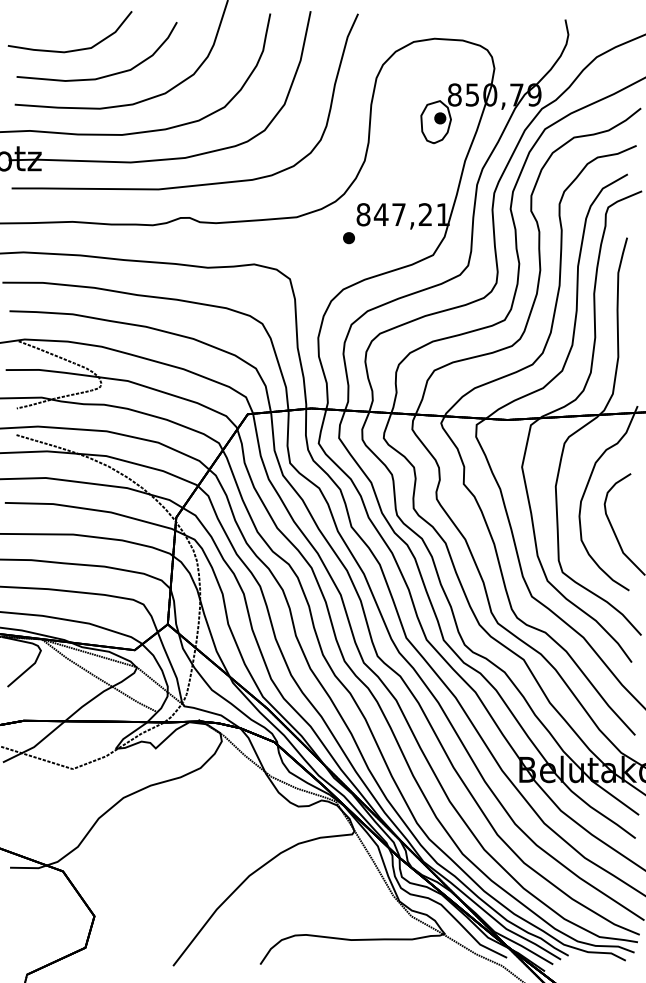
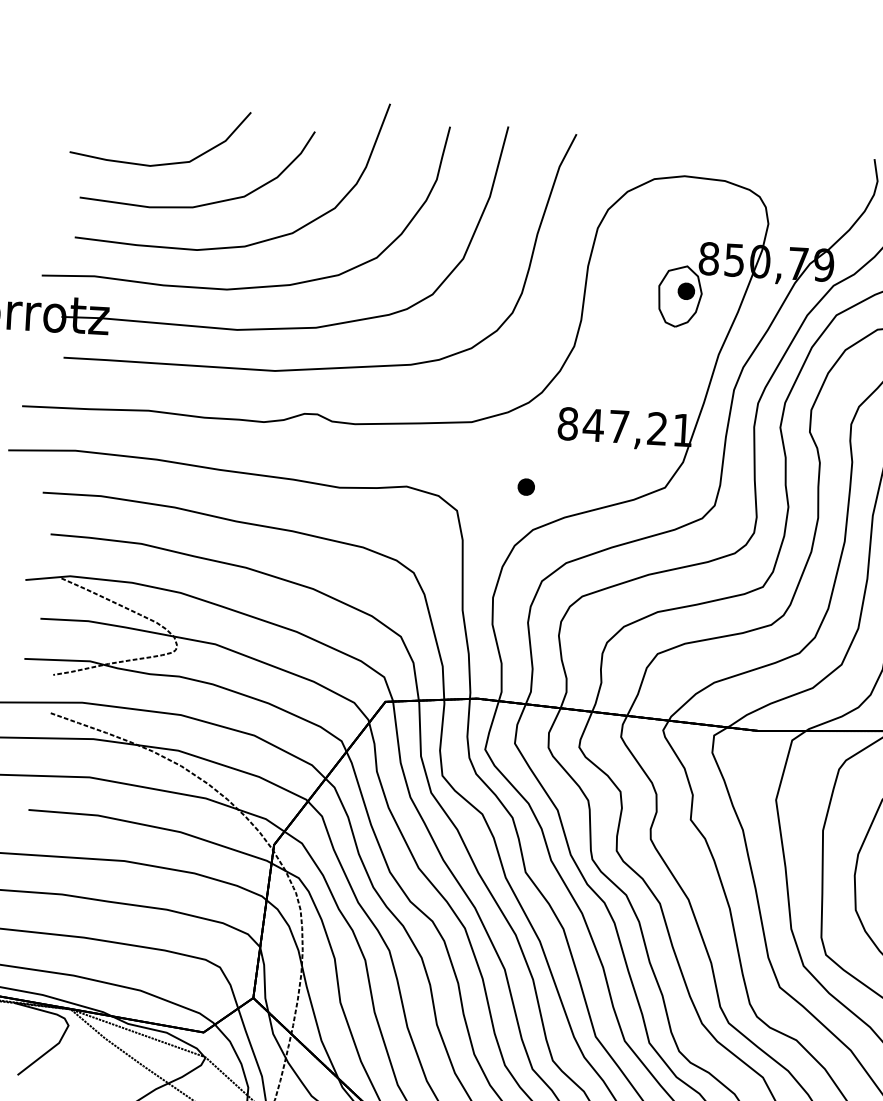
part: (348, 238) -> (525, 487), moved

